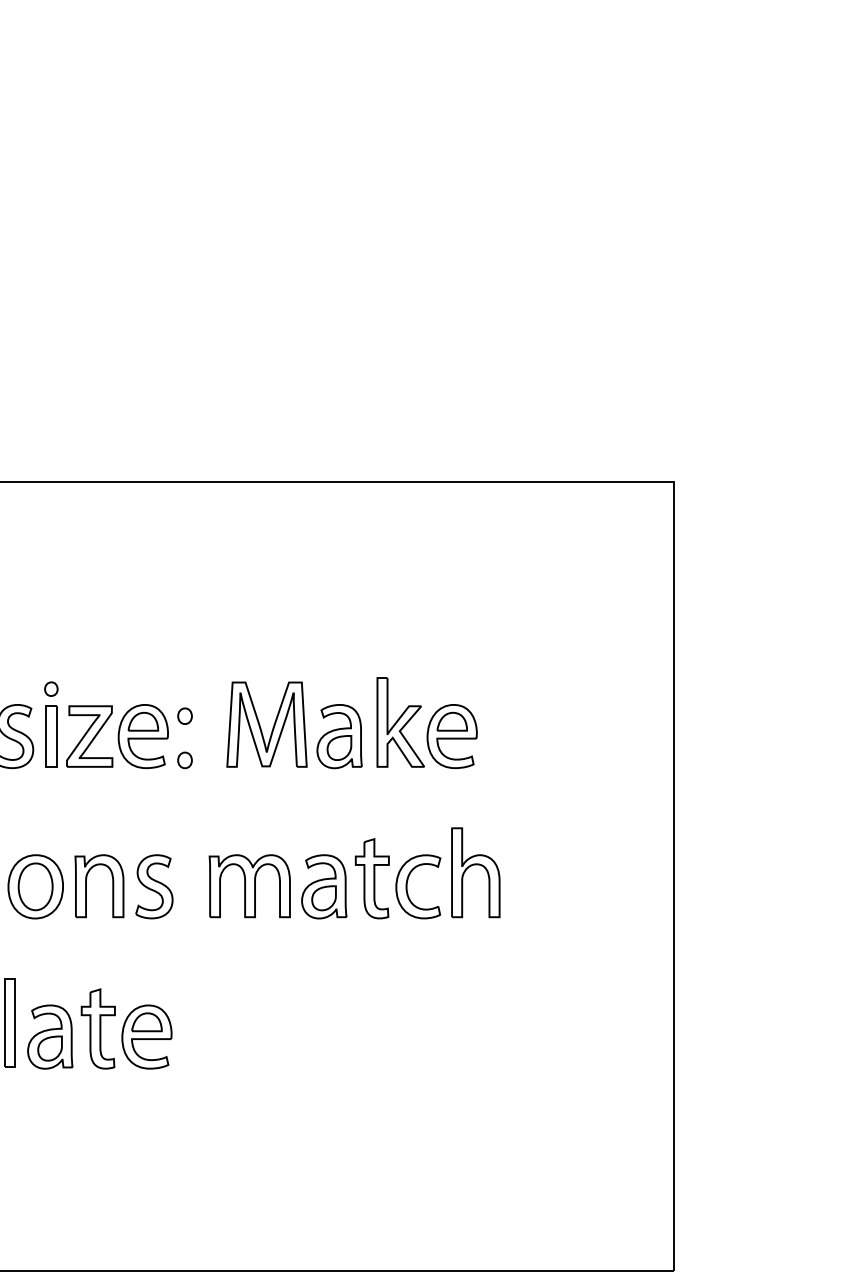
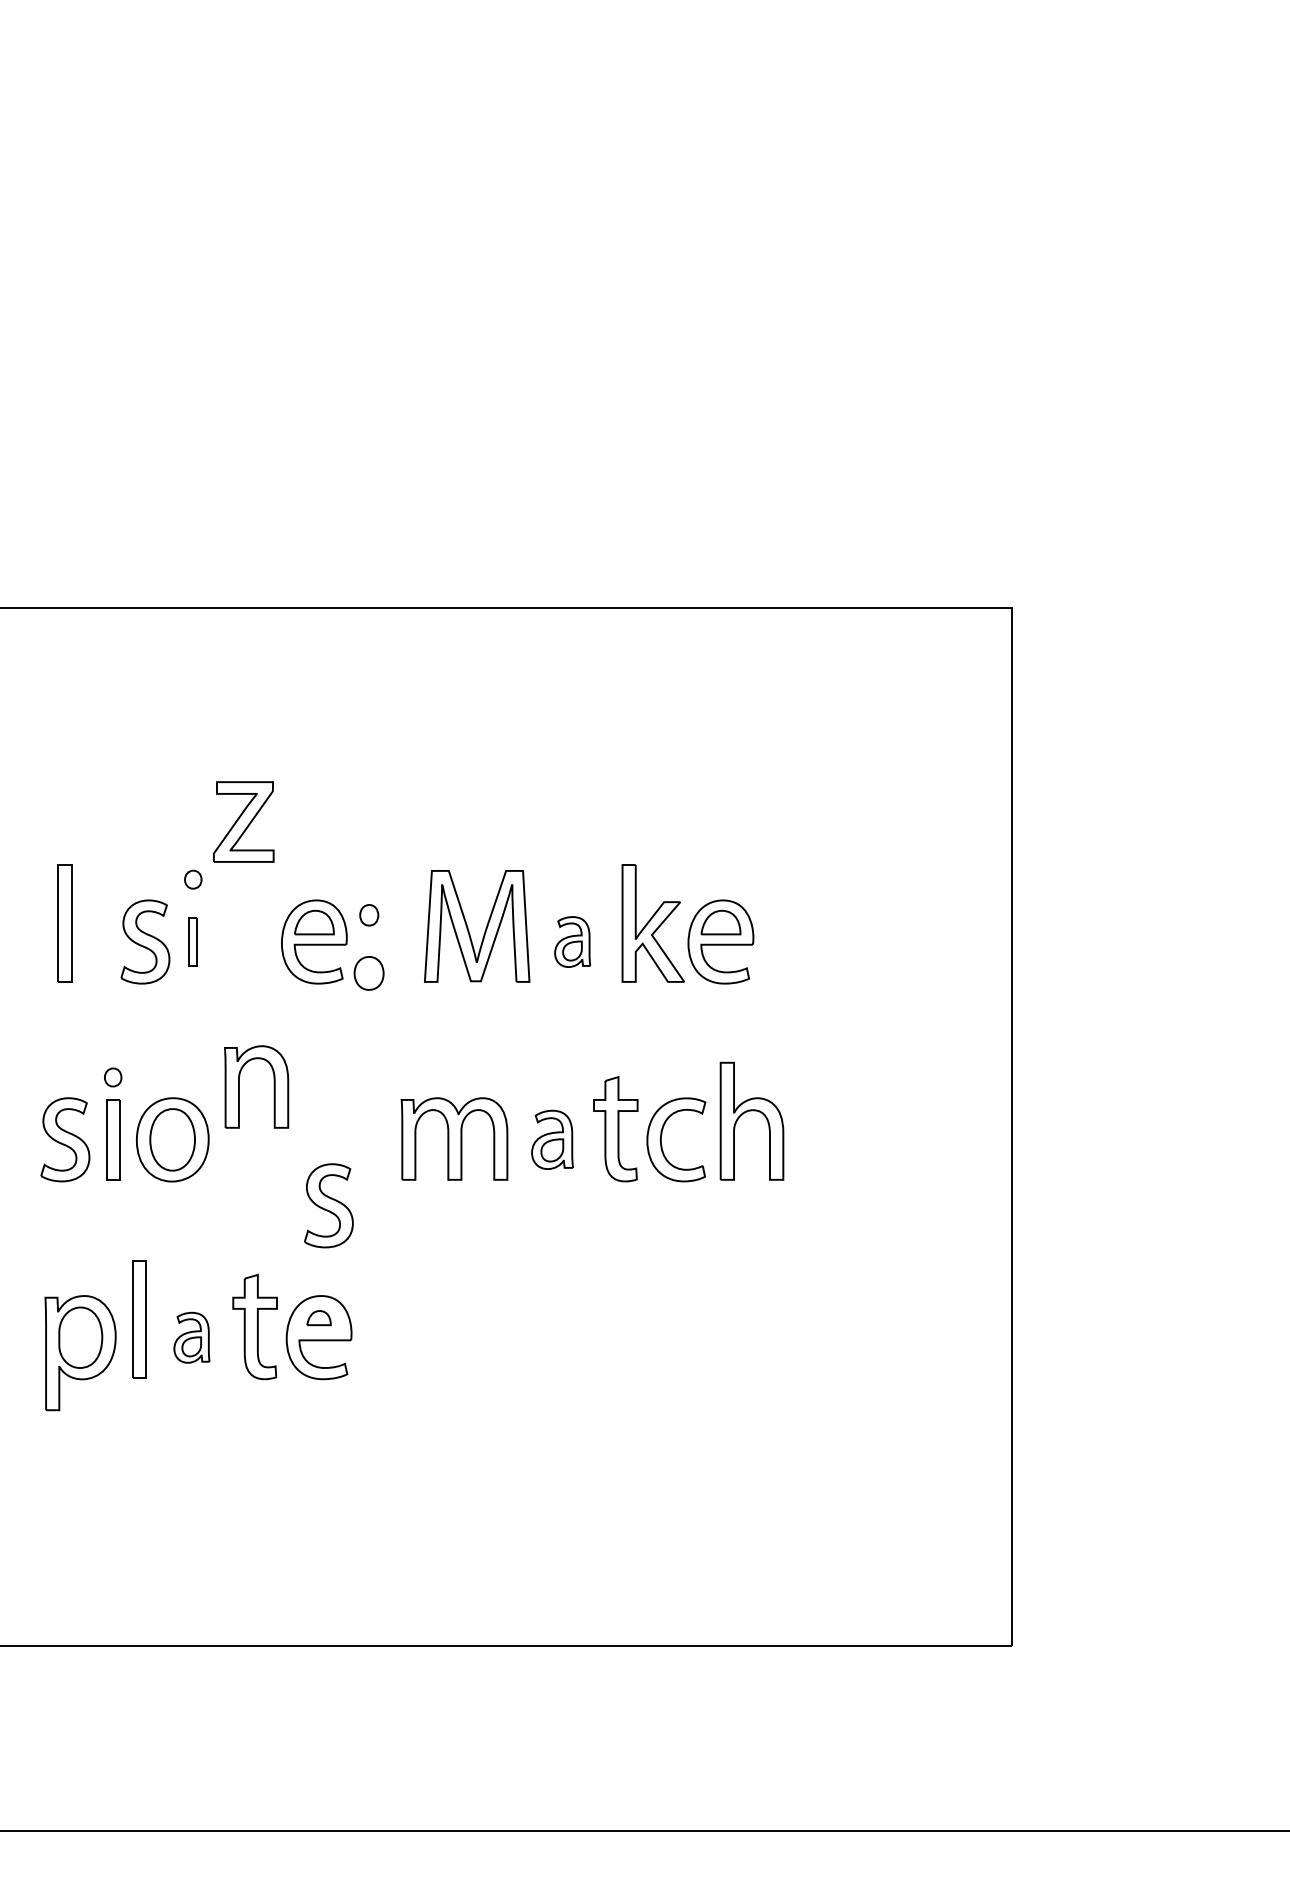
part: (51, 736) -> (193, 941), size x0.6
part: (89, 736) -> (243, 821), moved
part: (339, 736) -> (572, 941), size x0.6
part: (185, 760) -> (369, 973), size x1.6
part: (86, 885) -> (239, 1086), moved
part: (154, 886) -> (328, 1205), moved
part: (324, 886) -> (552, 1139), size x0.7
part: (146, 1021) -> (318, 1317), size x0.6
part: (50, 1036) -> (191, 1337), size x0.6

